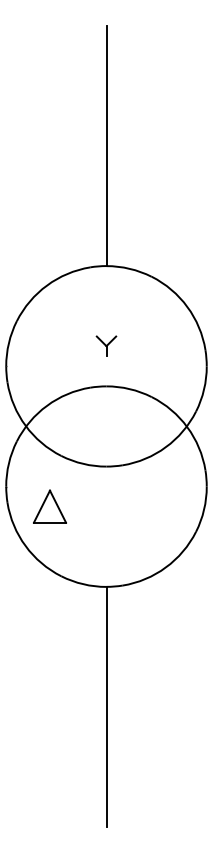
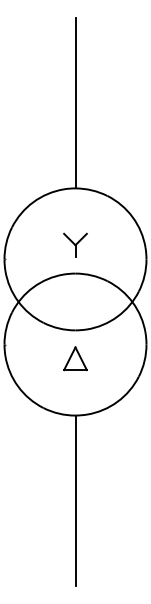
part: (106, 345) -> (75, 244), size x1.67
part: (50, 506) -> (75, 358), moved

